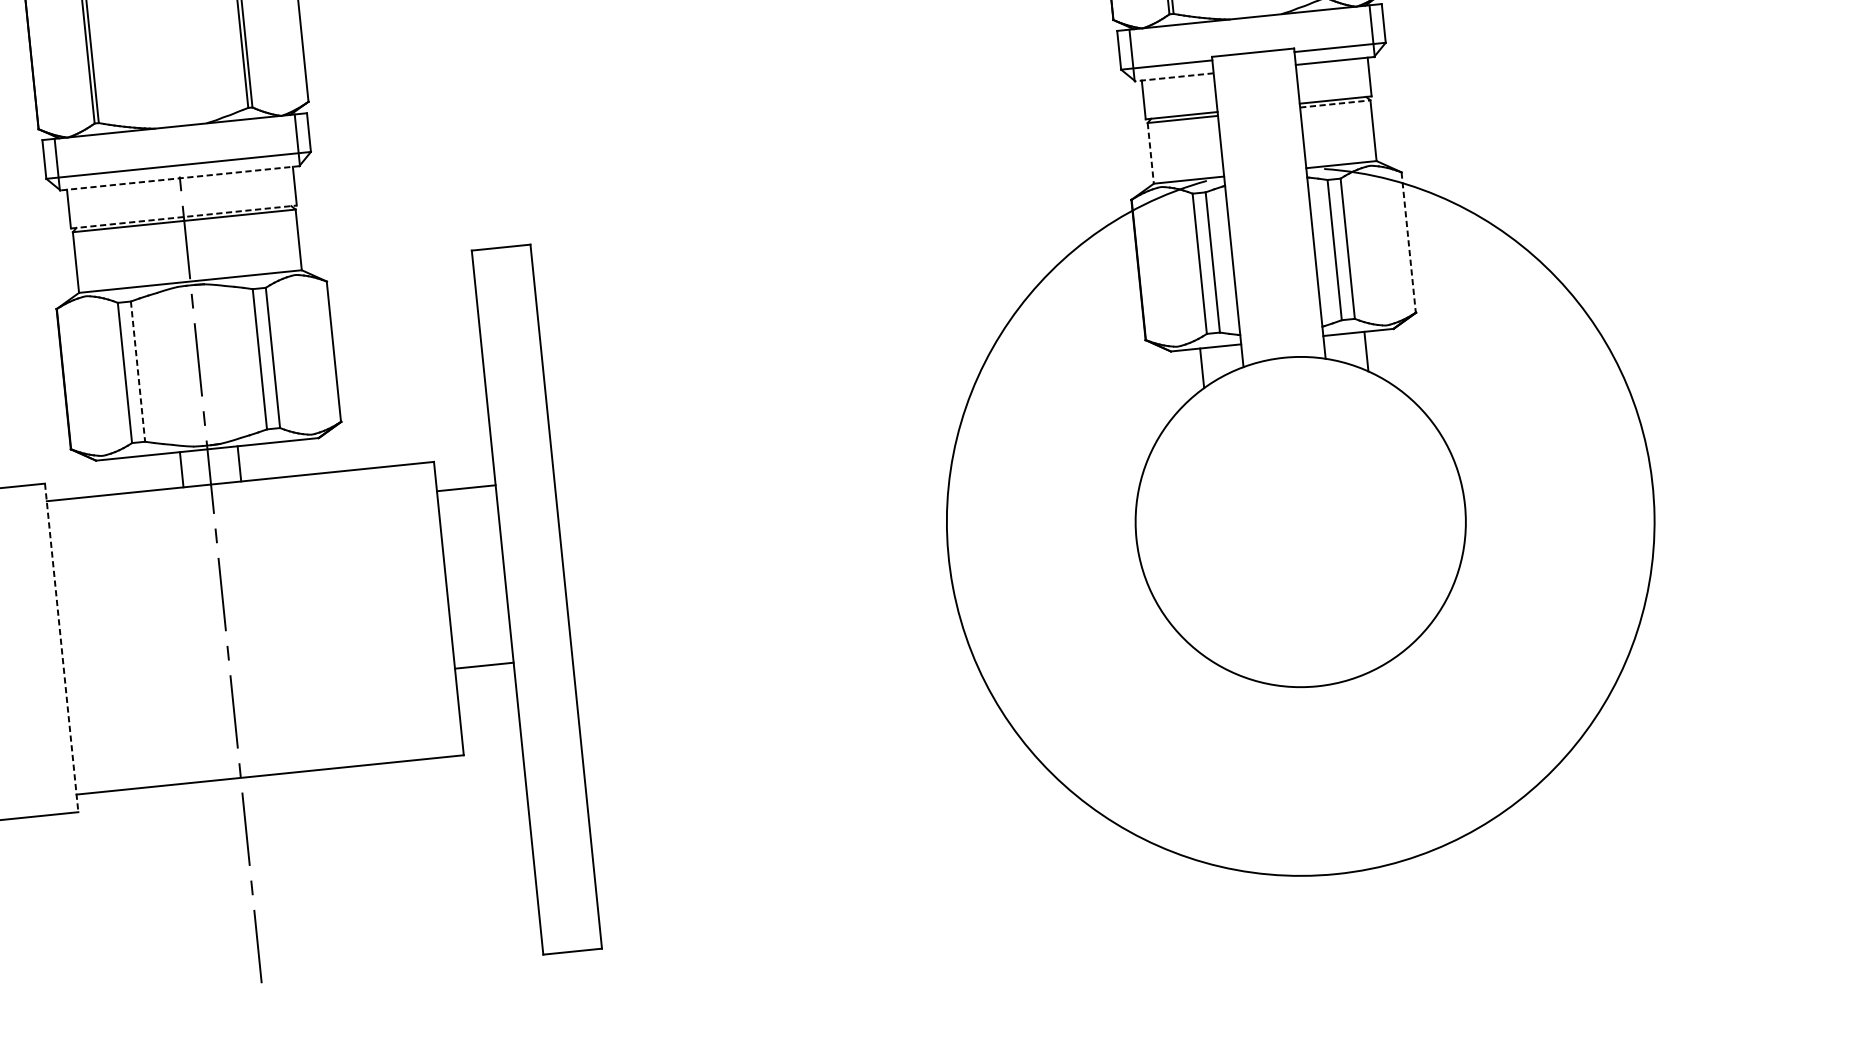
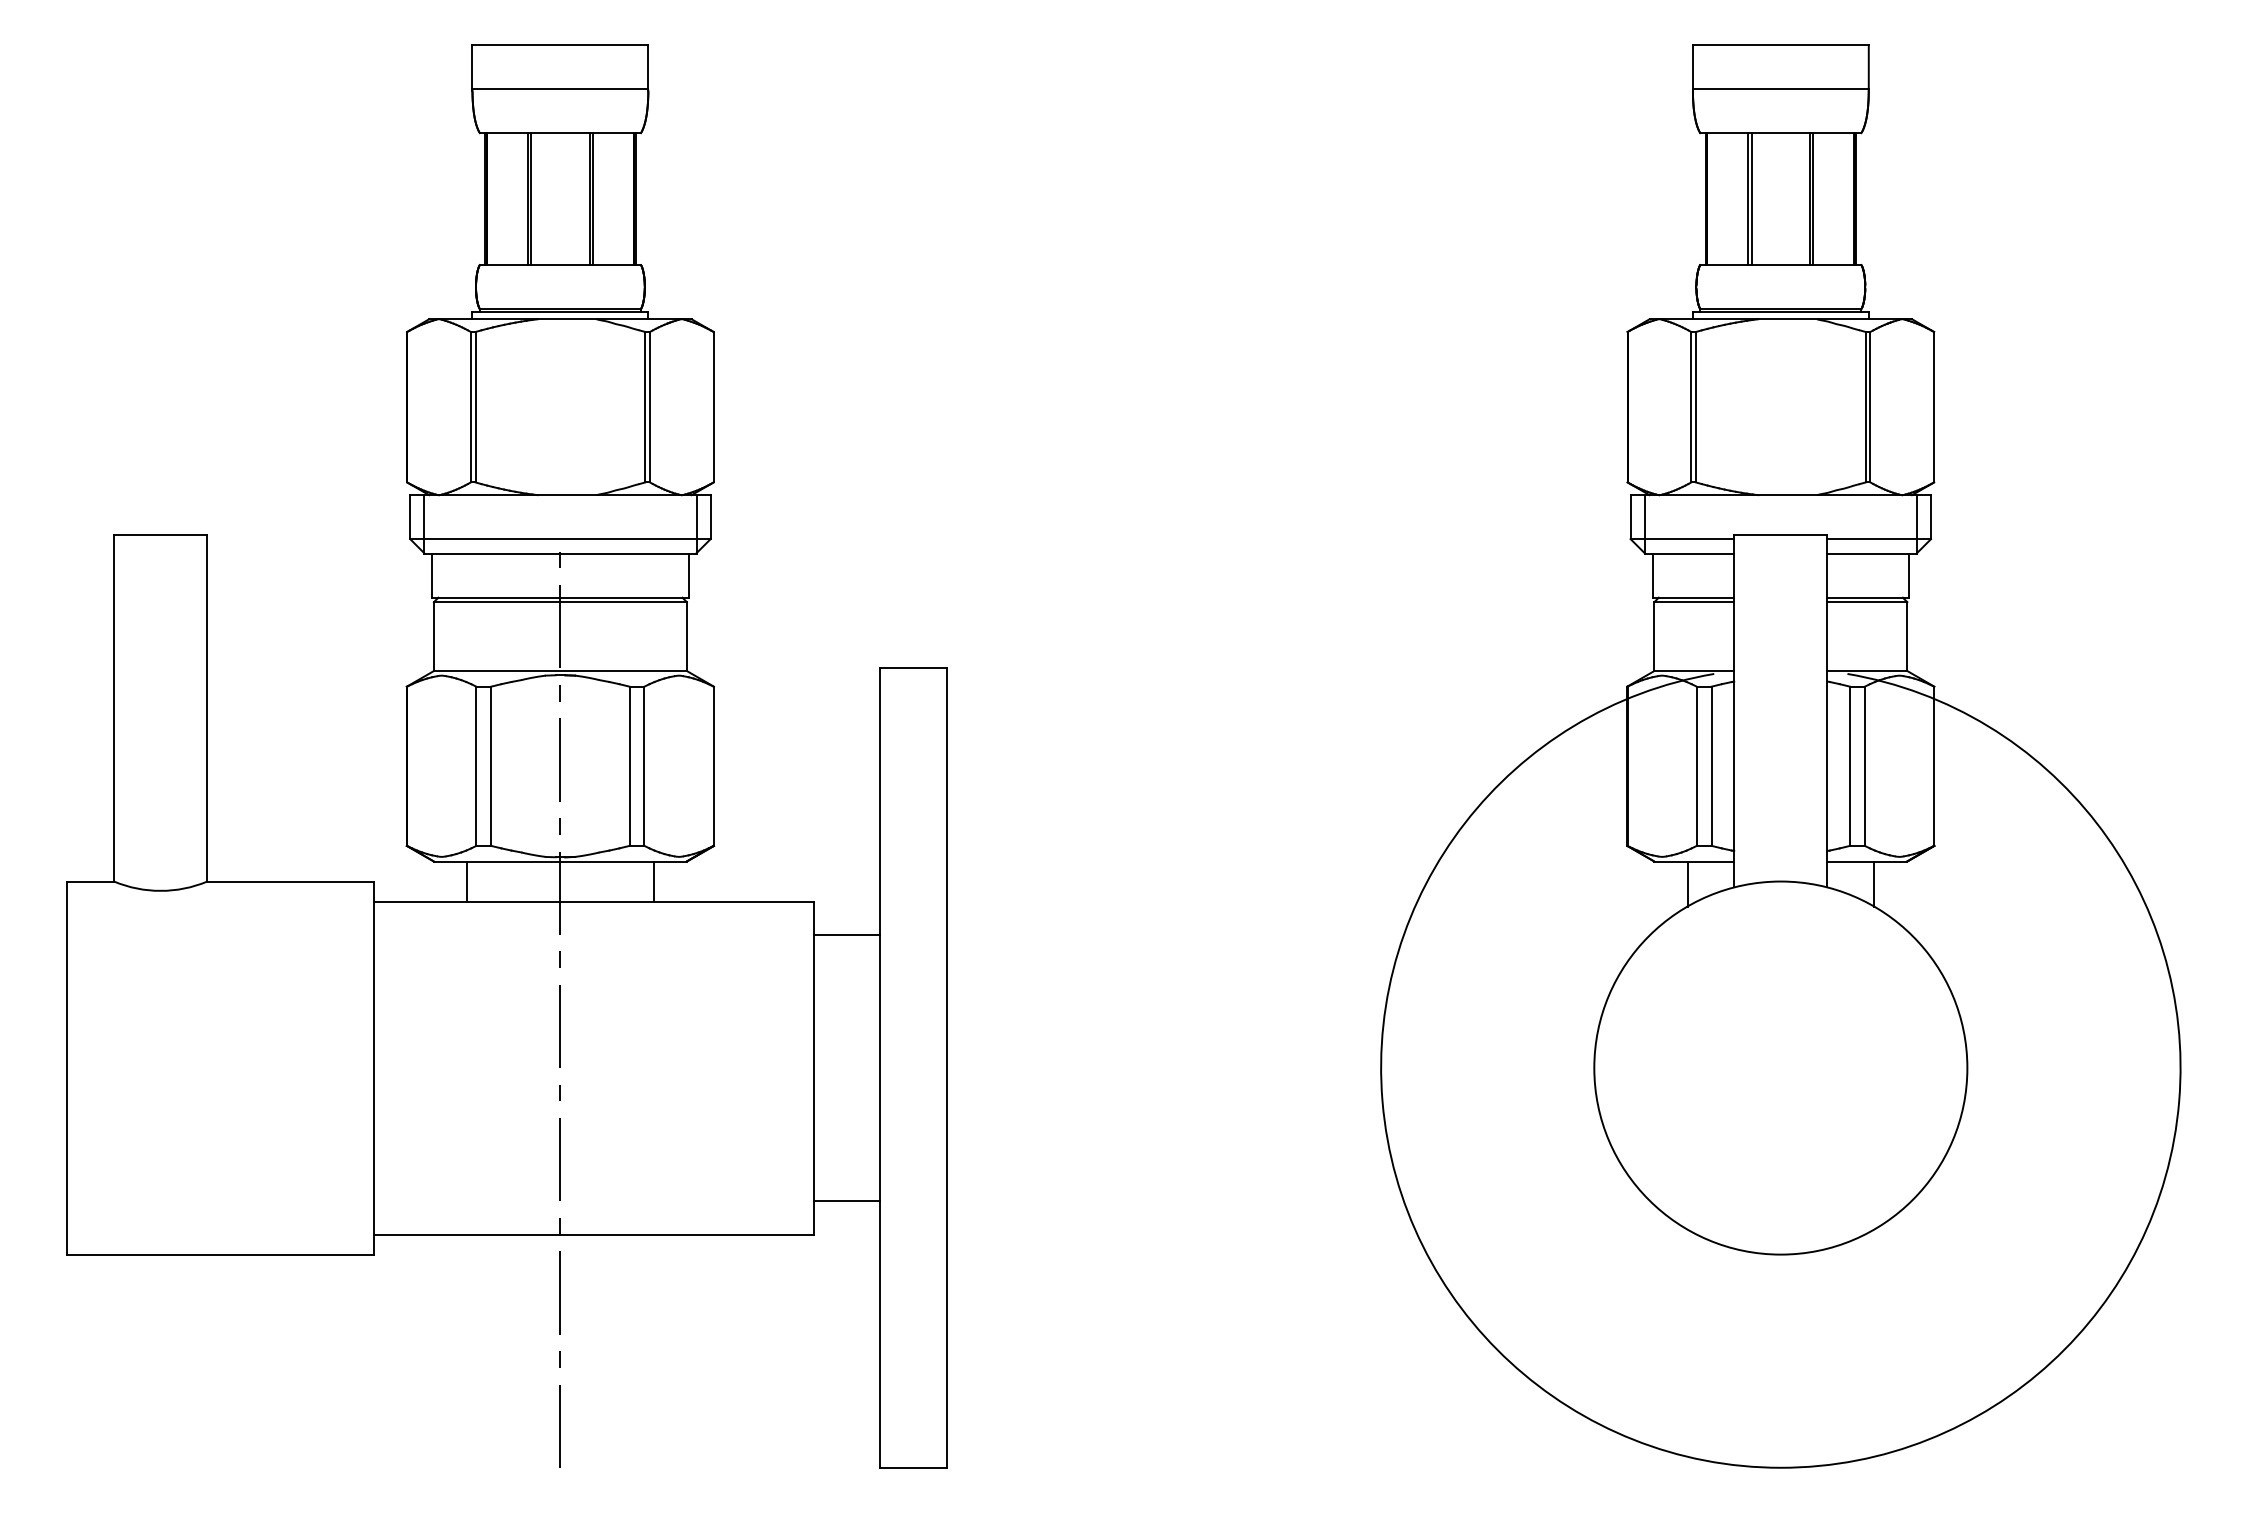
line: (1174, 77) -> (1689, 553), dashed -> solid
line: (1335, 104) -> (1867, 602), dashed -> solid
line: (1150, 154) -> (1654, 637), dashed -> solid
line: (179, 178) -> (559, 553), dashed -> solid
line: (183, 216) -> (560, 597), dashed -> solid
line: (1409, 242) -> (1934, 766), dashed -> solid
line: (138, 371) -> (491, 766), dashed -> solid
line: (239, 463) -> (653, 881), moved
line: (182, 469) -> (467, 881), moved
line: (61, 648) -> (373, 1068), dashed -> solid
line: (484, 665) -> (846, 1201), moved

